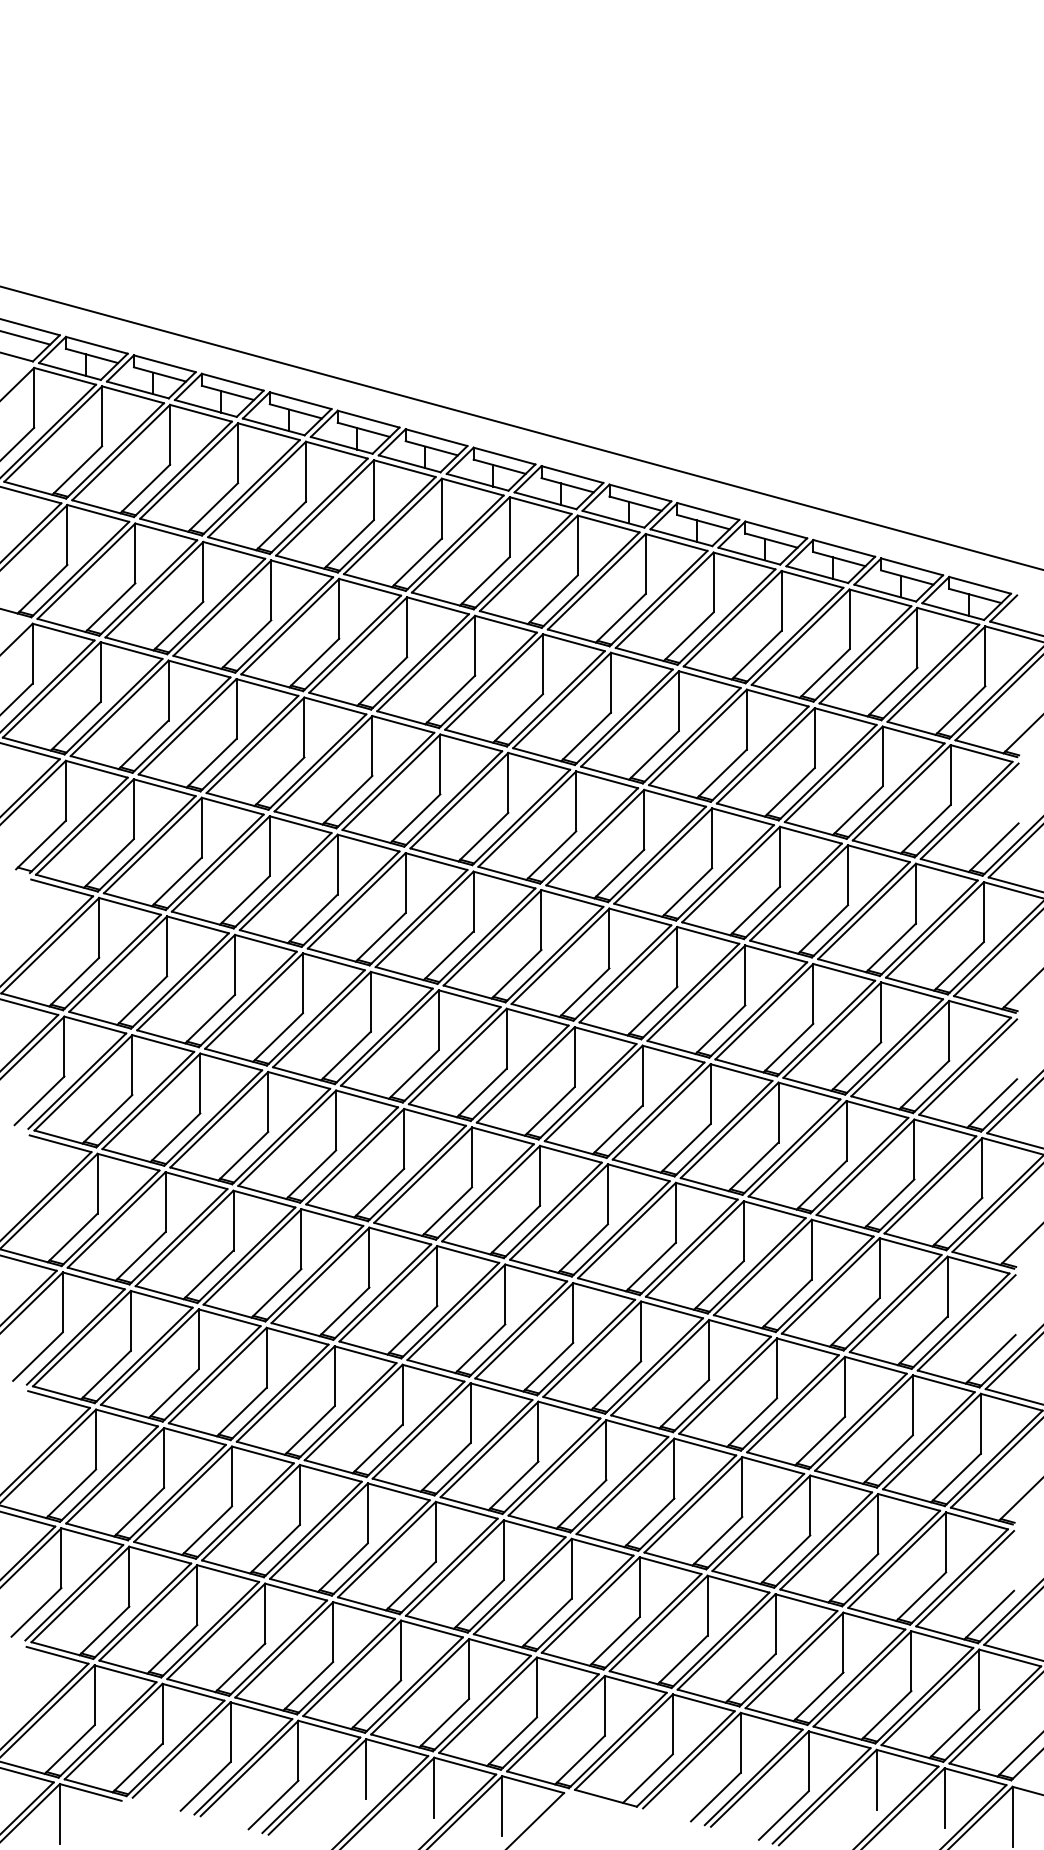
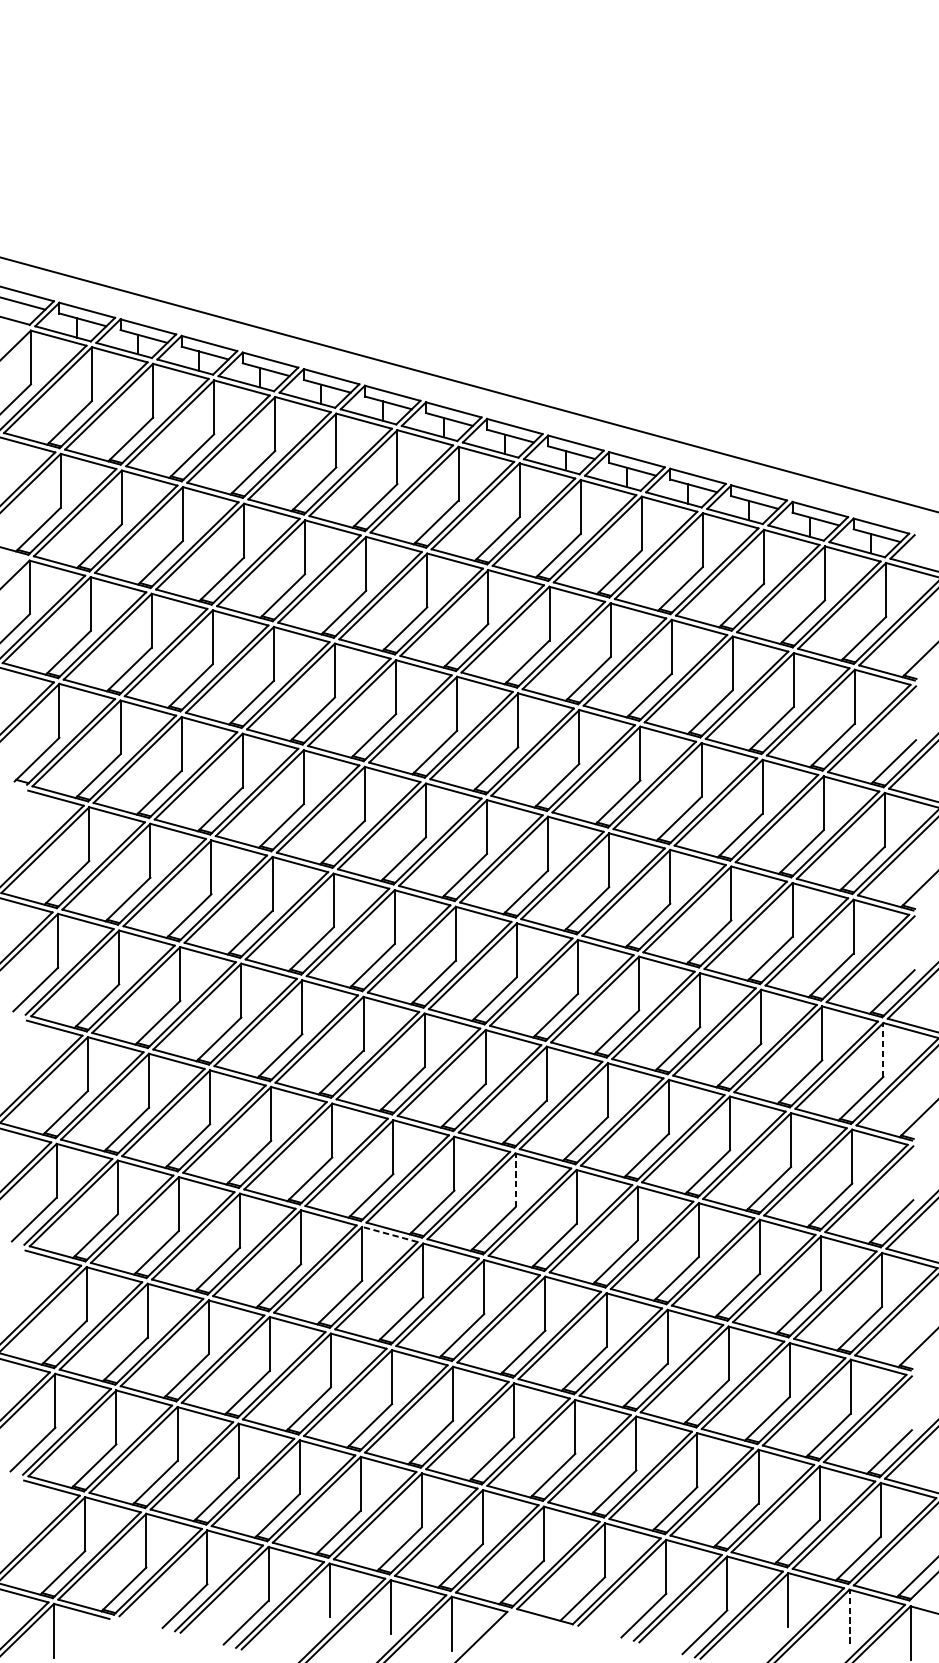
line: (982, 1167) -> (883, 1049), solid -> dashed
line: (573, 1313) -> (515, 1180), solid -> dashed
line: (433, 1373) -> (389, 1234), solid -> dashed
line: (944, 1798) -> (849, 1616), solid -> dashed

